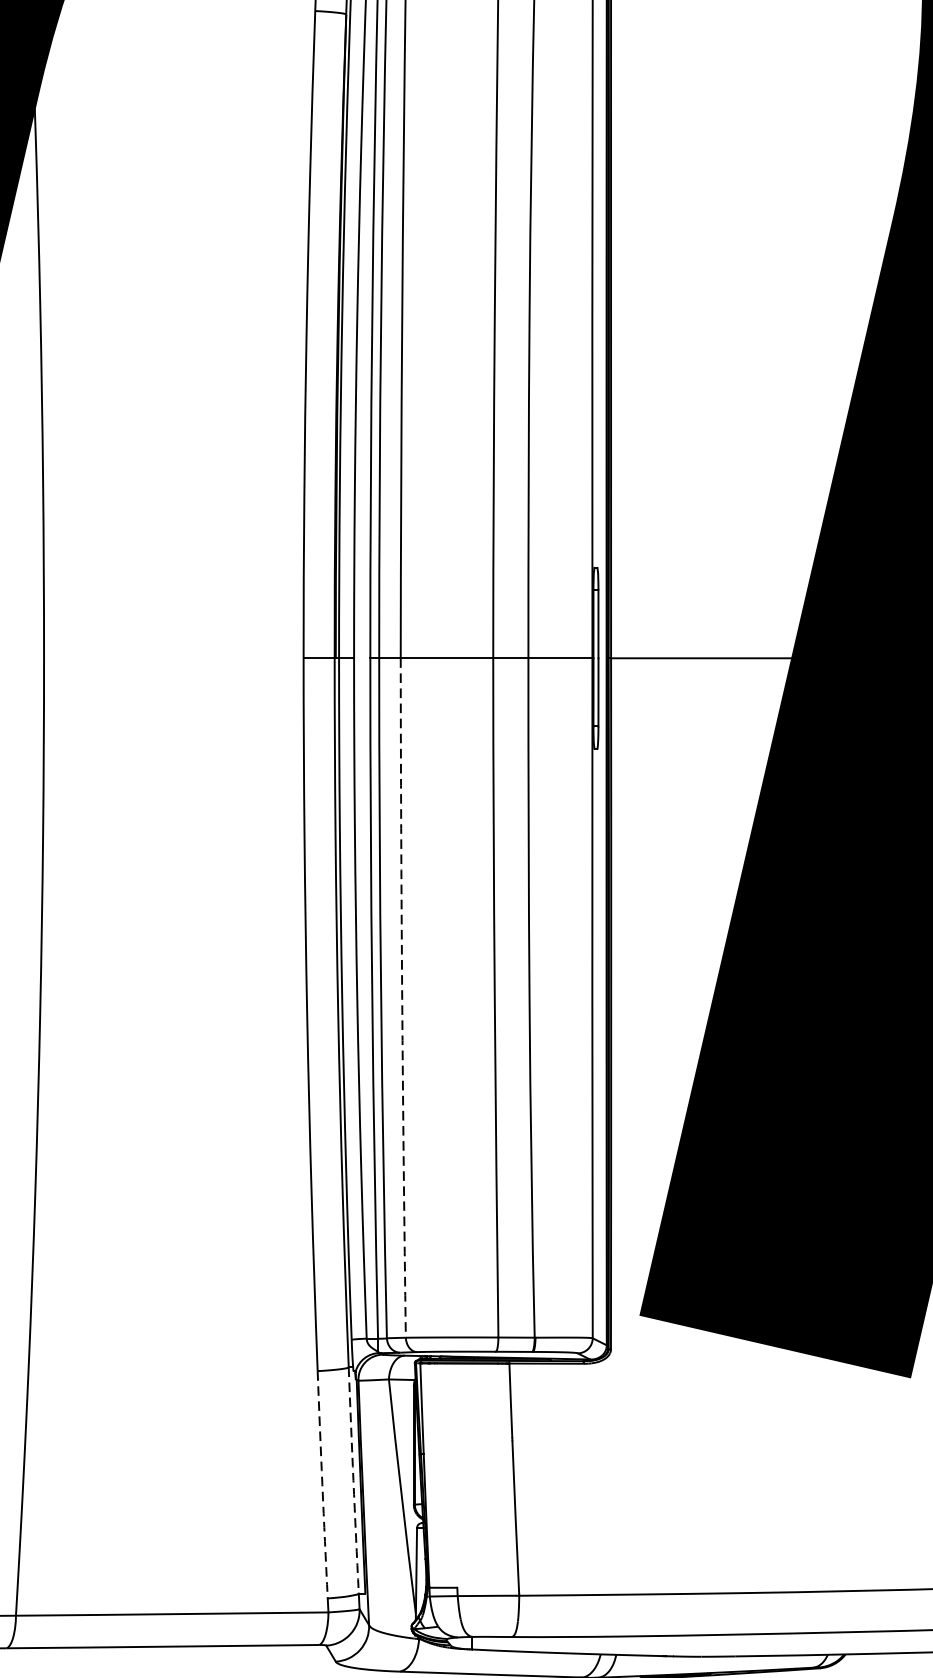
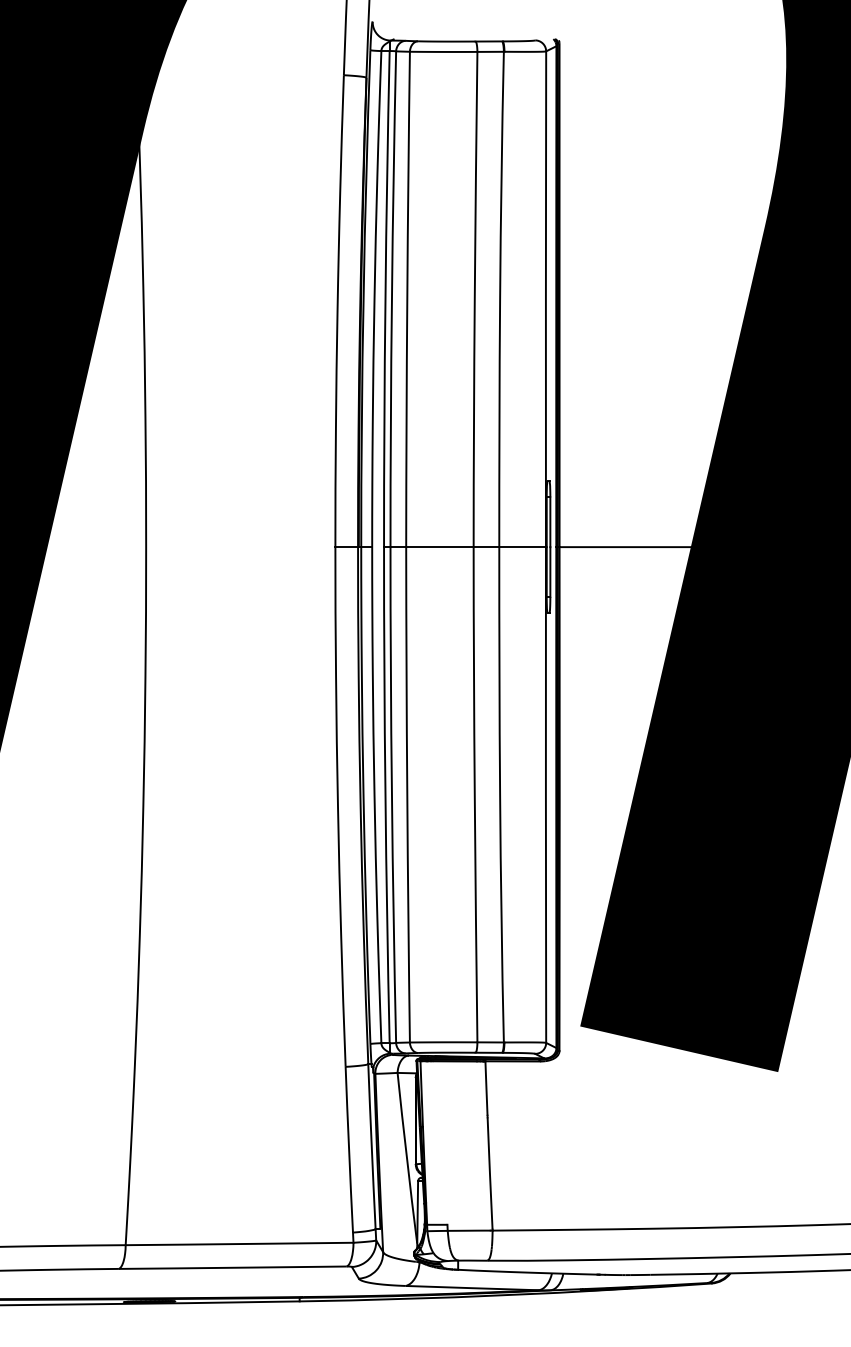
arc: (402, 997) -> (407, 794), dashed -> solid
arc: (353, 1480) -> (371, 1146), dashed -> solid
arc: (322, 1484) -> (349, 1149), dashed -> solid

